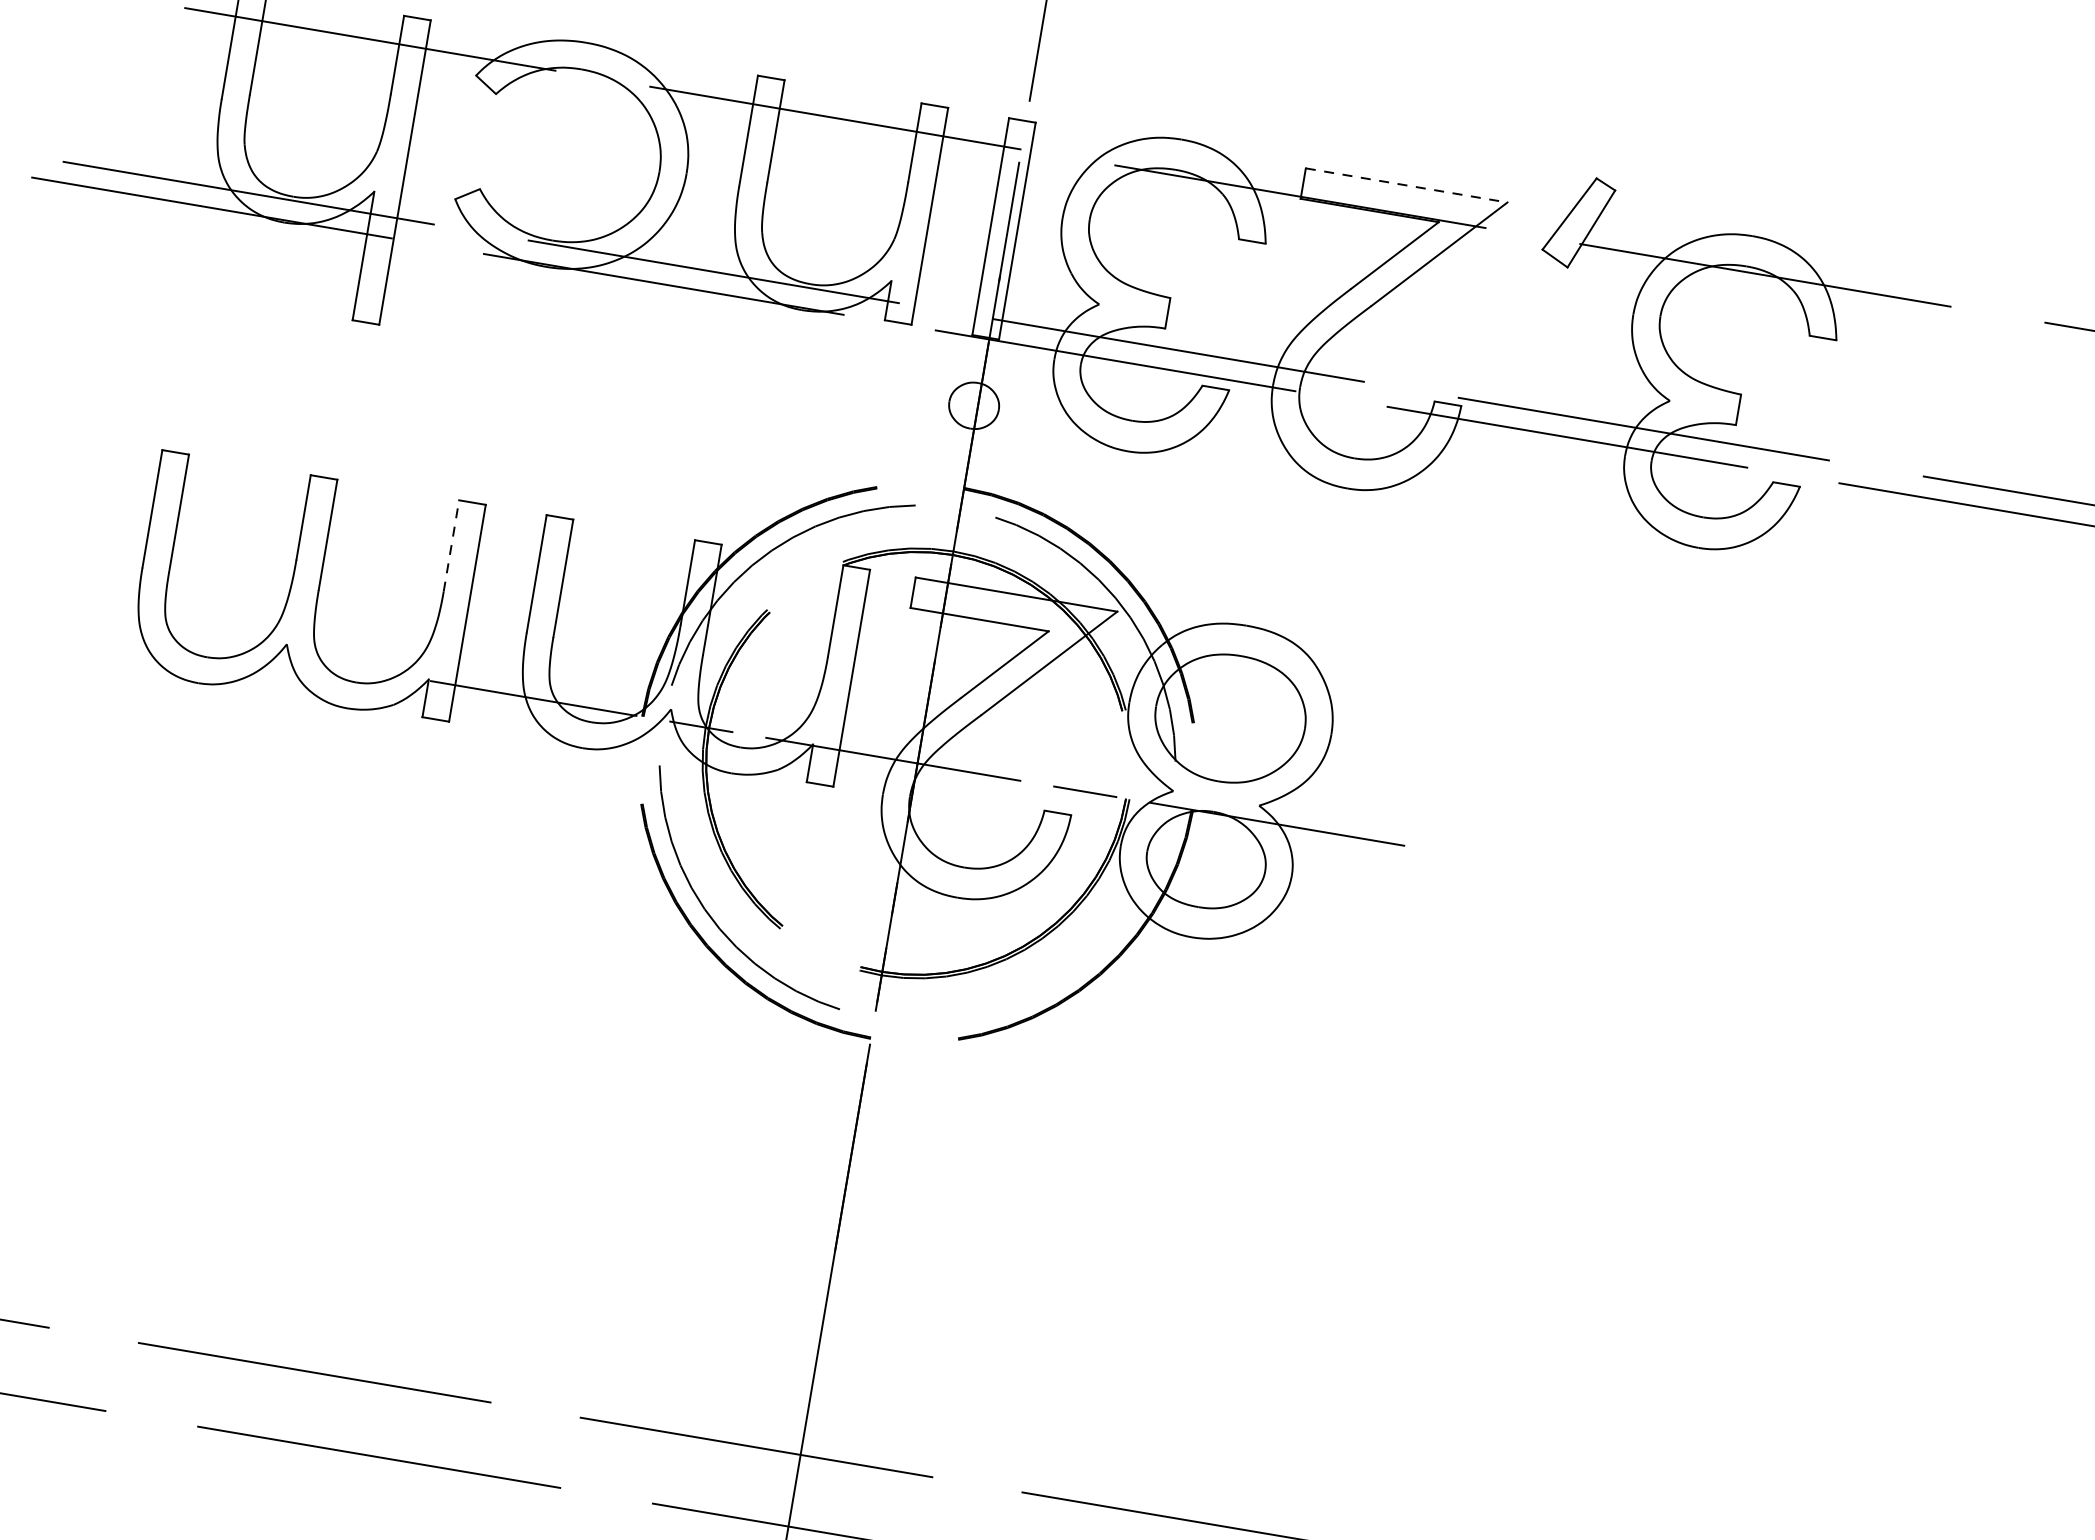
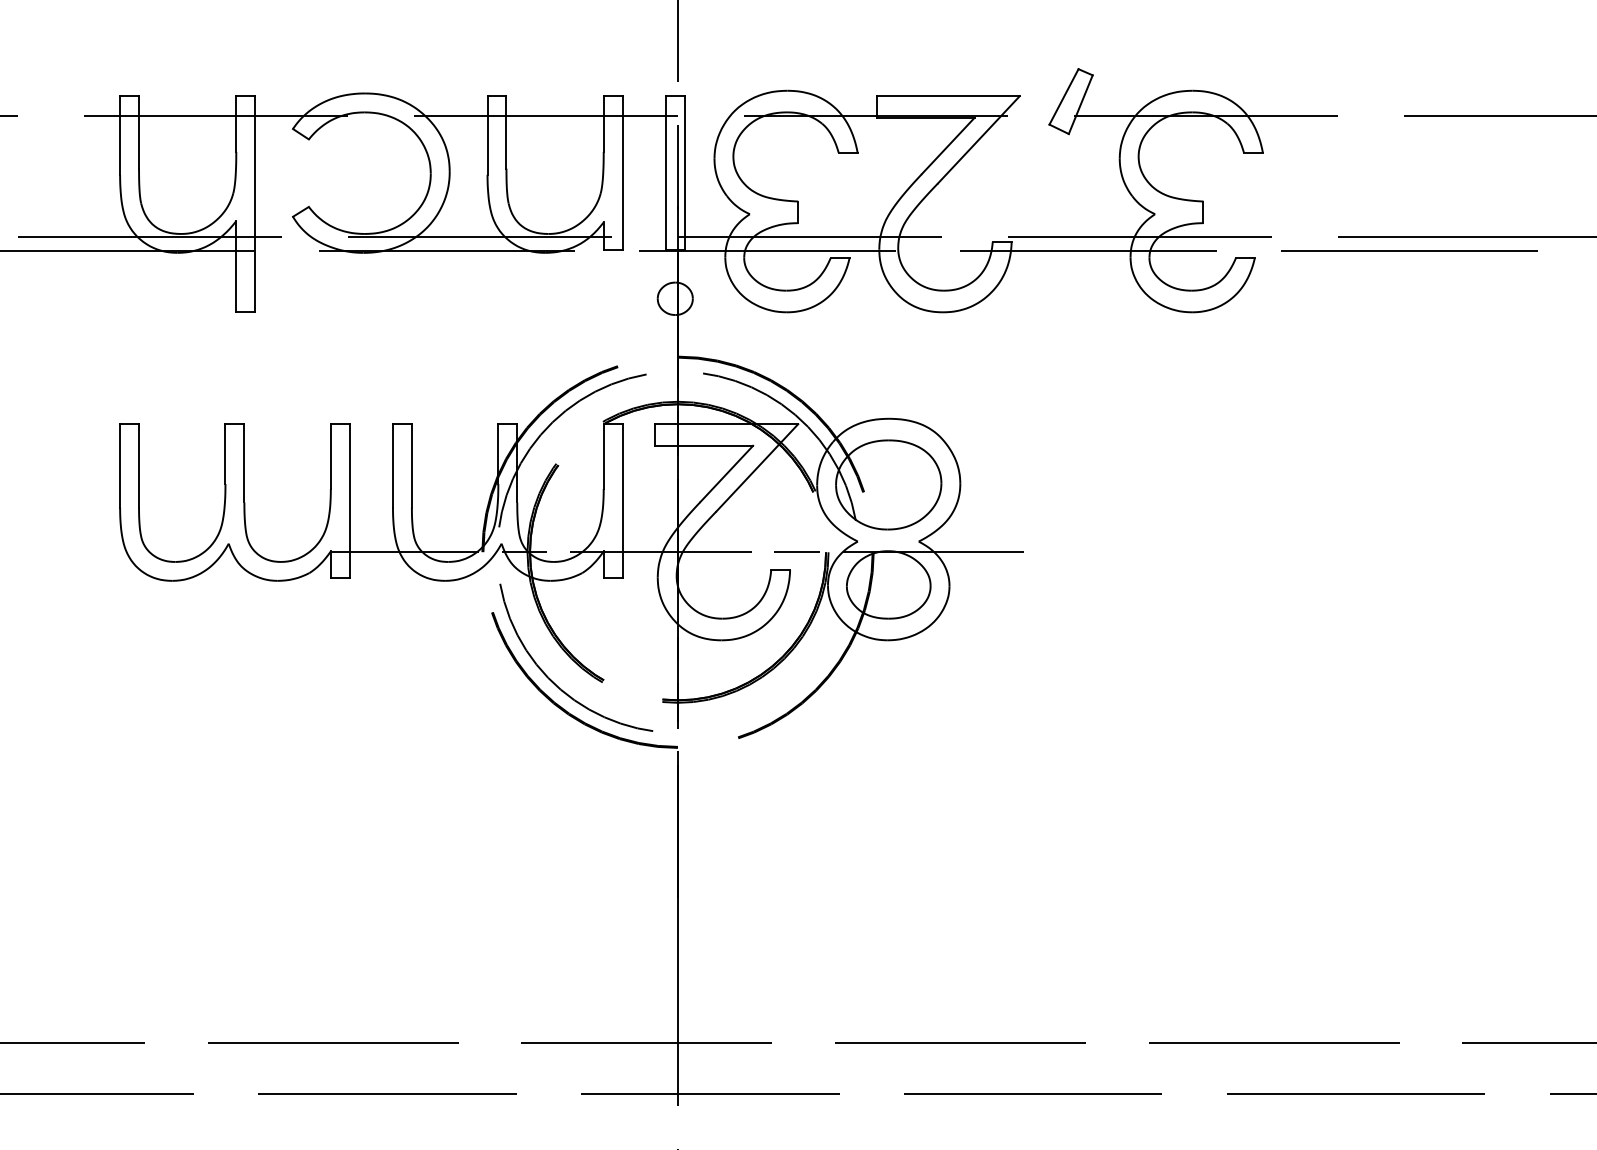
line: (1407, 185) -> (948, 96), dashed -> solid
line: (450, 545) -> (330, 456), dashed -> solid

